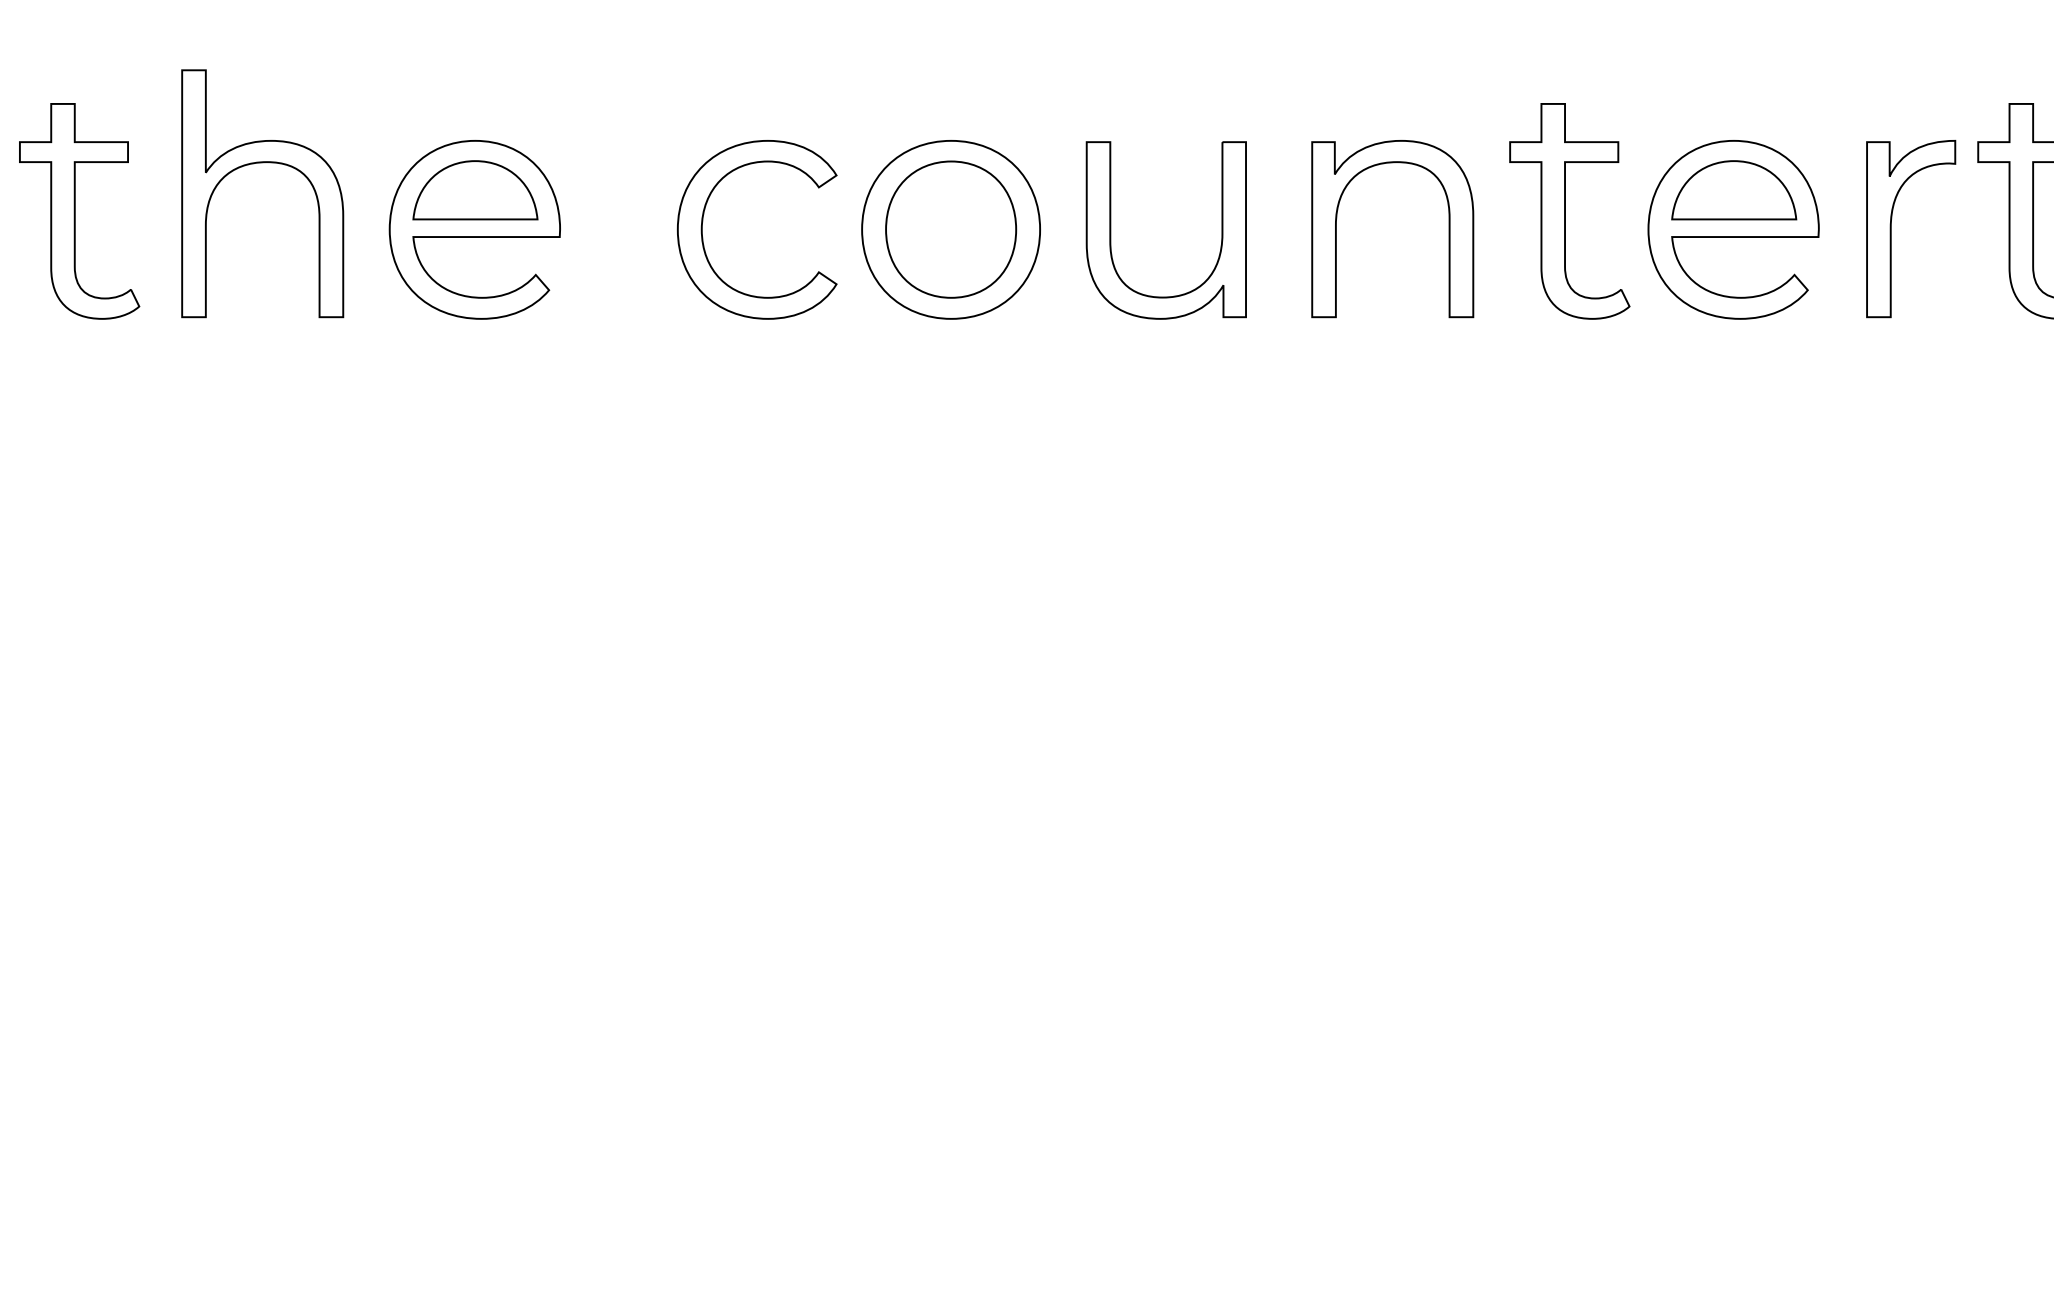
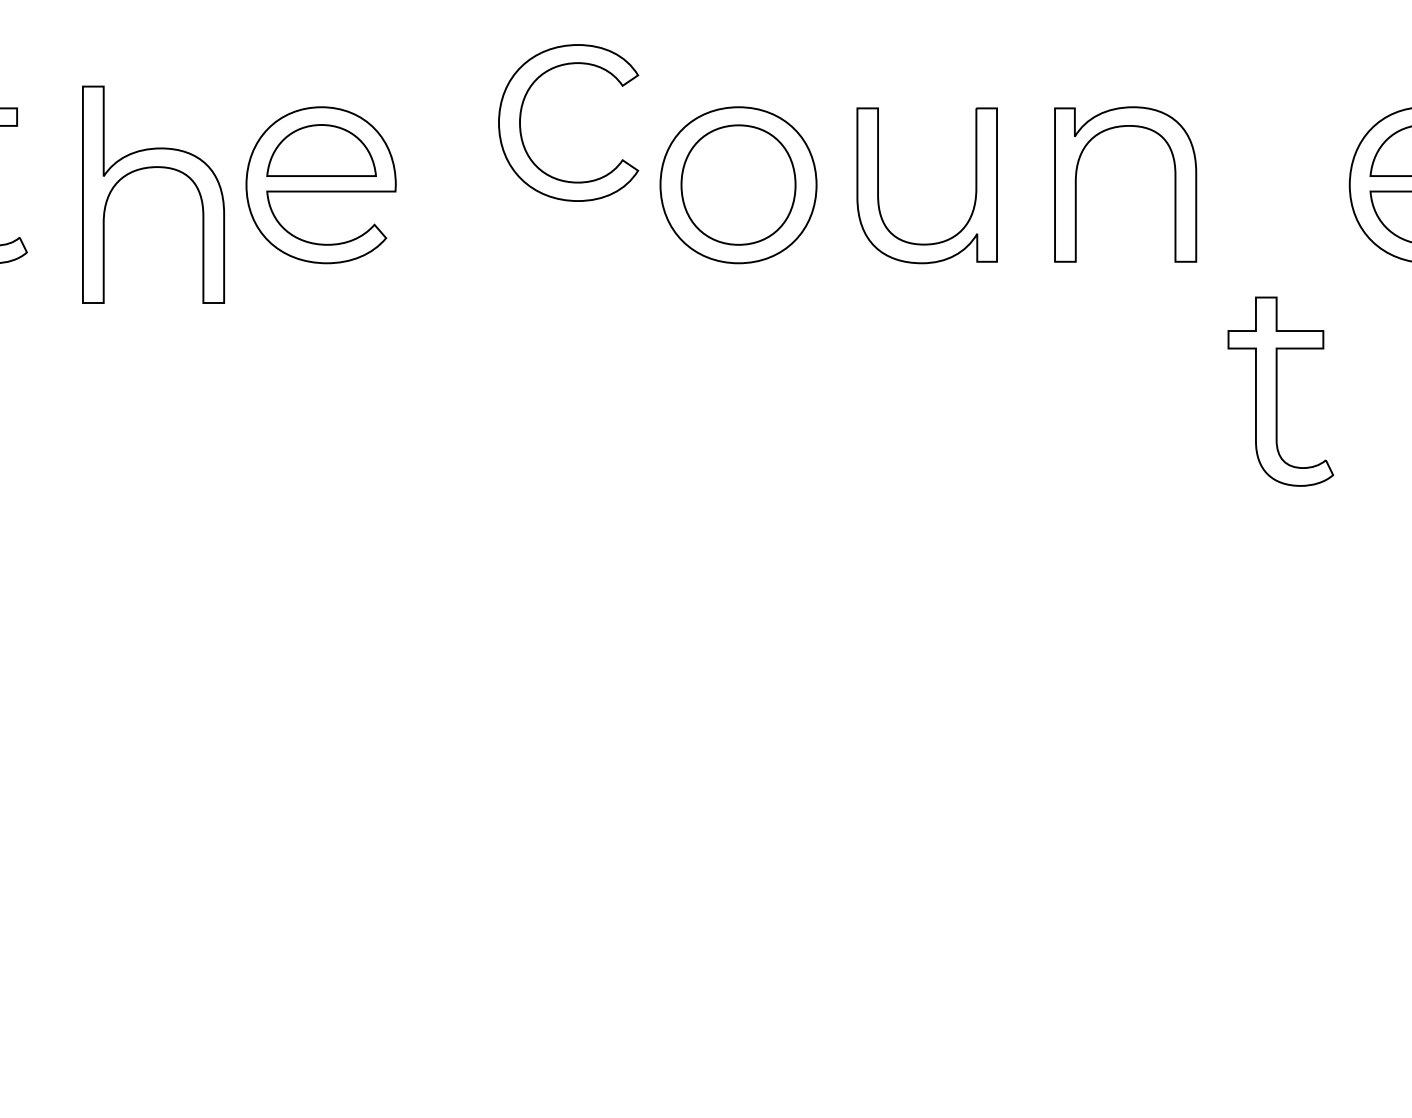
part: (262, 163) -> (153, 168), moved
part: (1569, 211) -> (1280, 391), moved
part: (703, 221) -> (521, 115), moved

